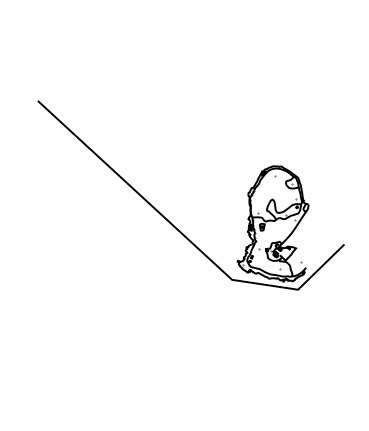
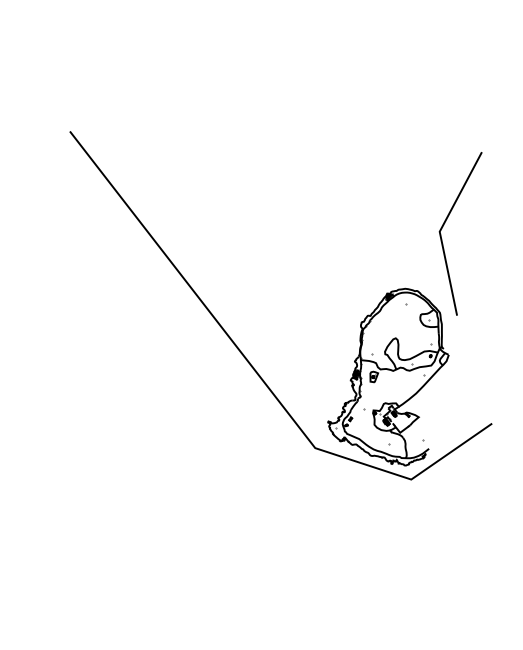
line: (292, 119) -> (446, 223), added

